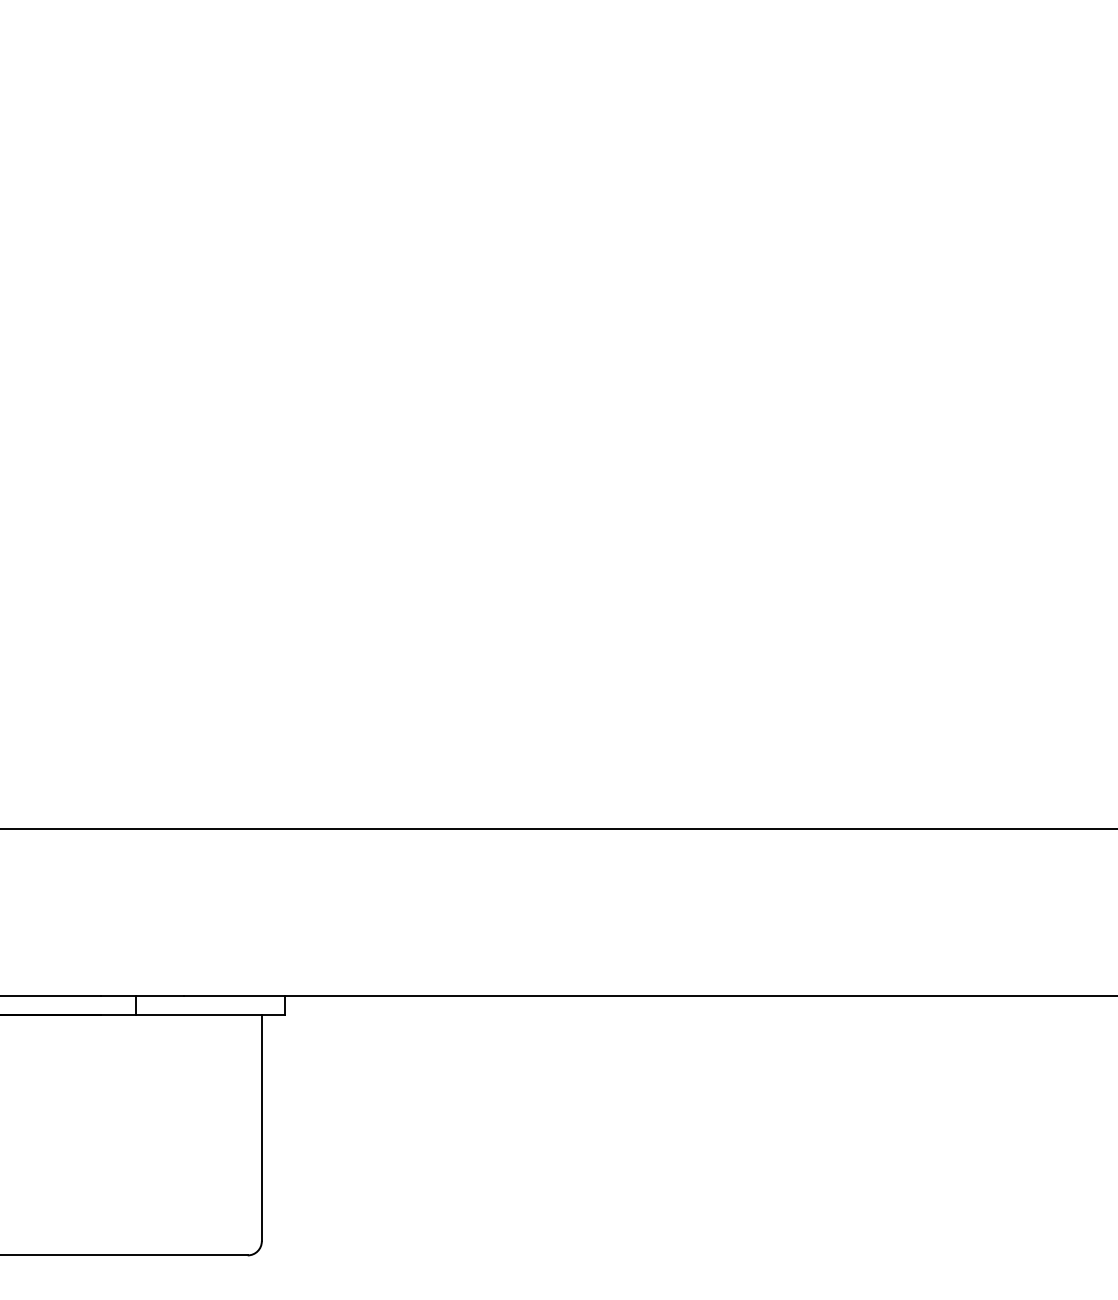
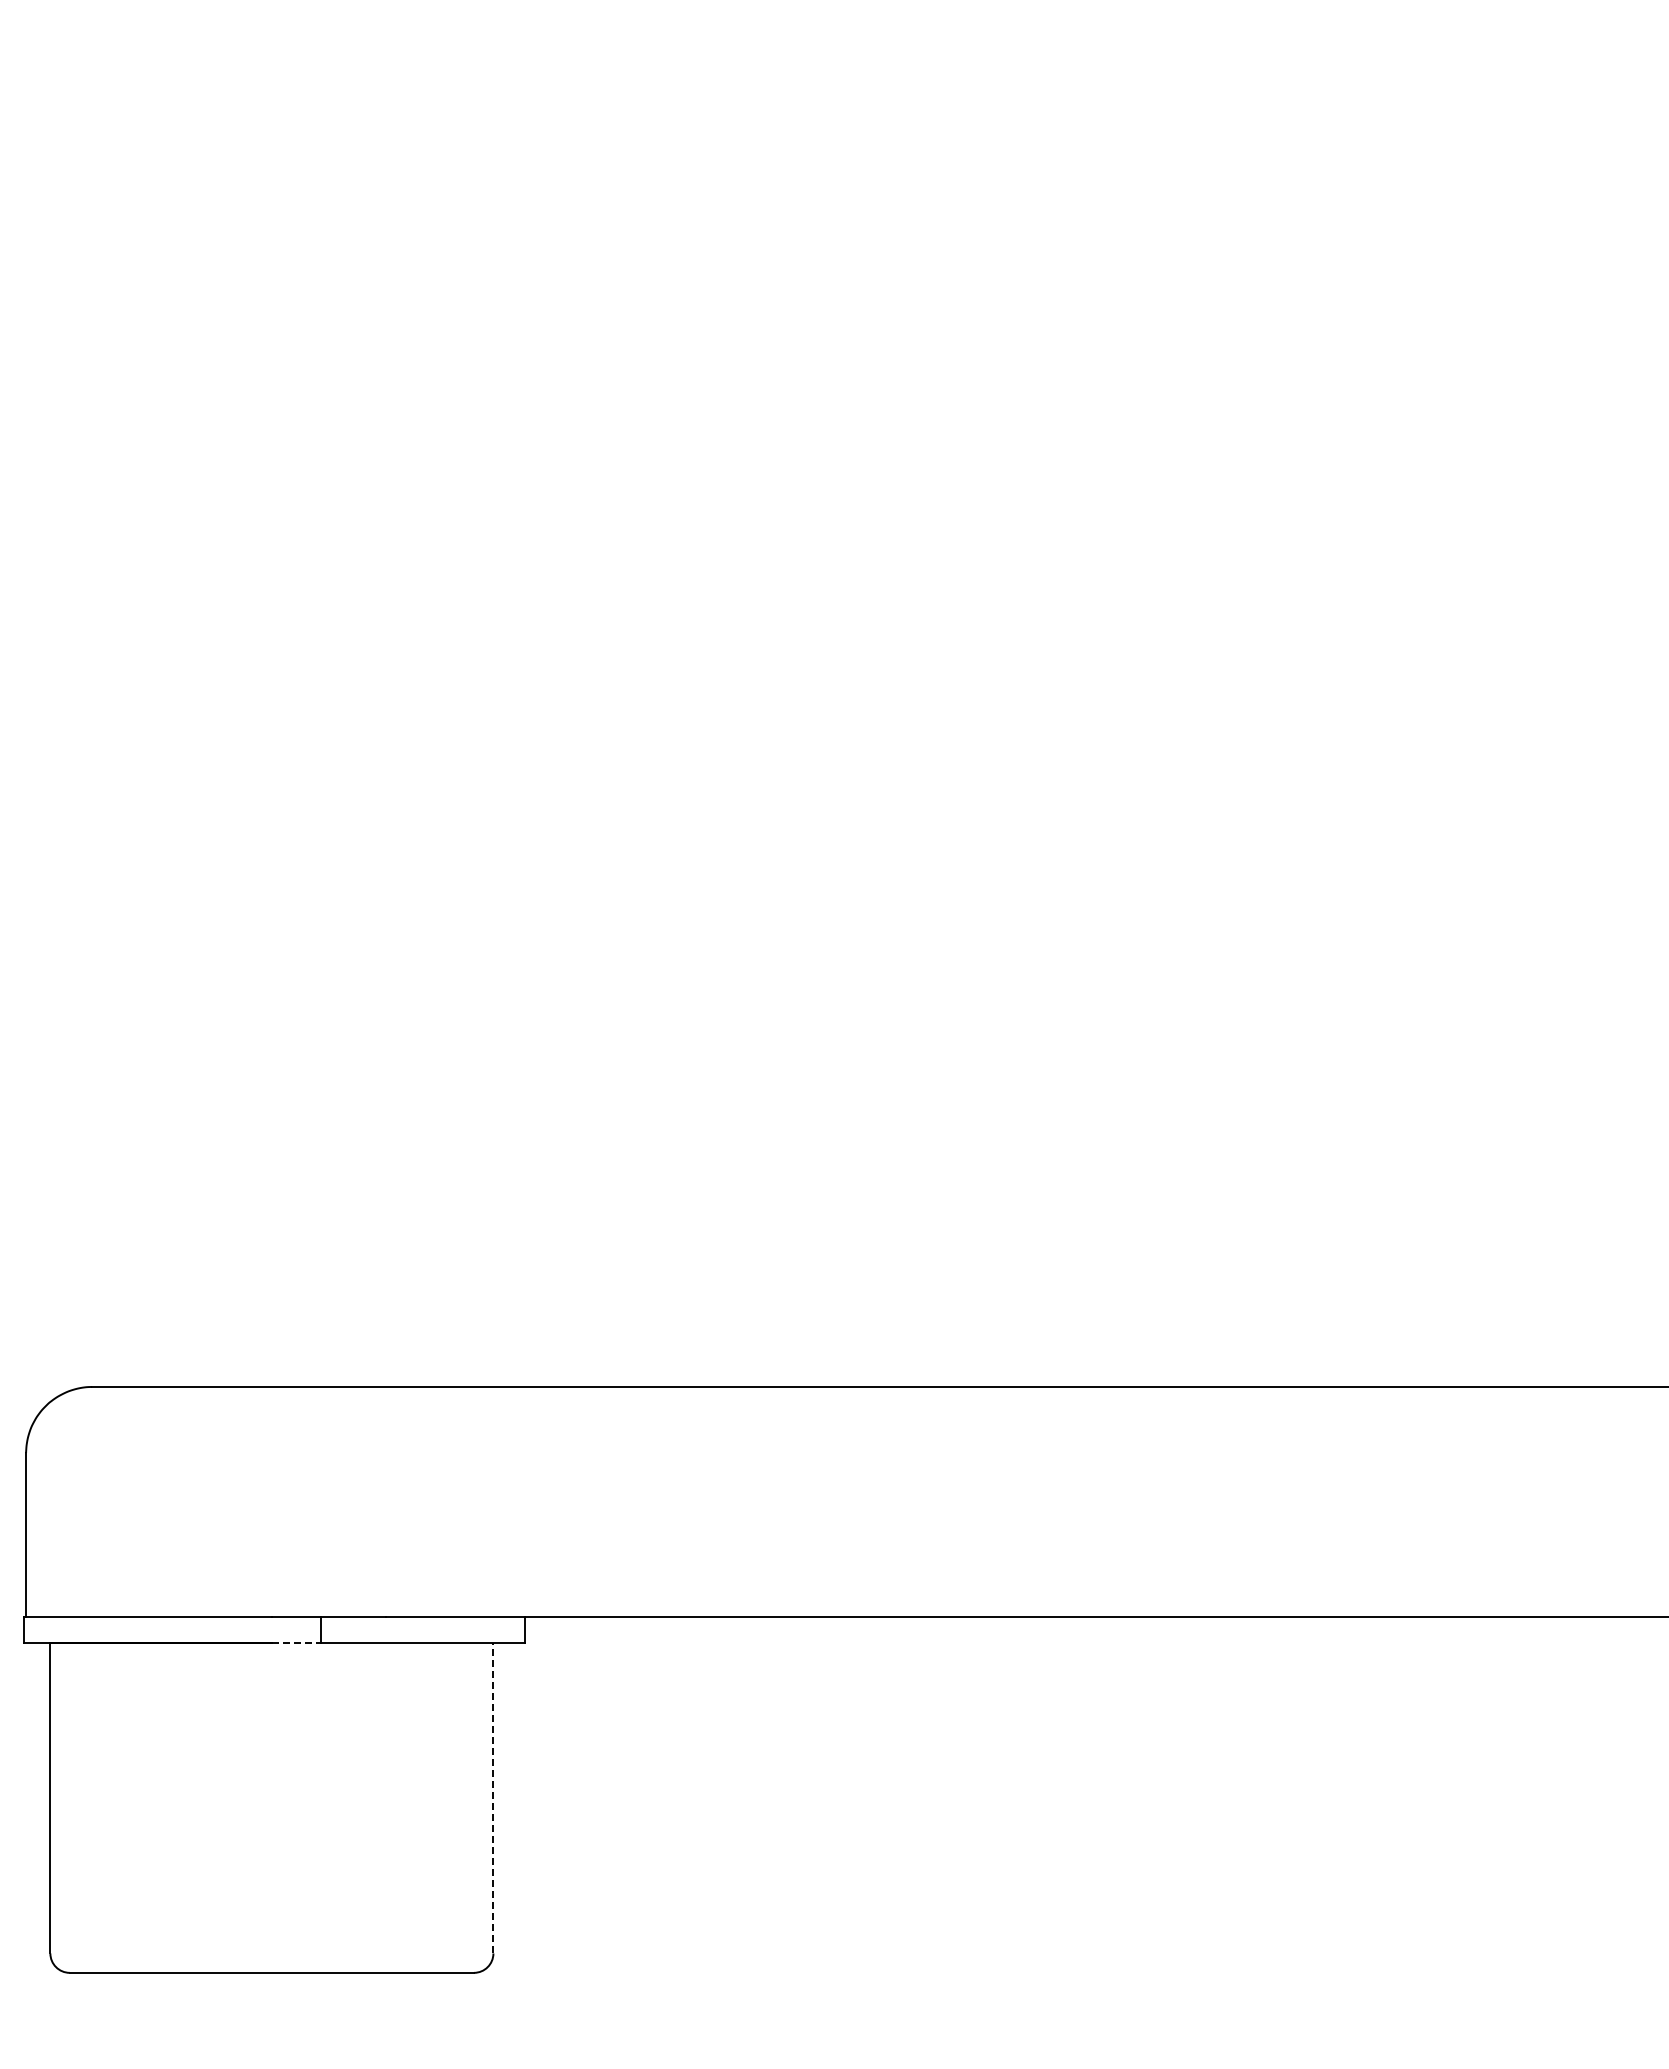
line: (118, 1014) -> (296, 1642), solid -> dashed
line: (261, 1127) -> (493, 1797), solid -> dashed

